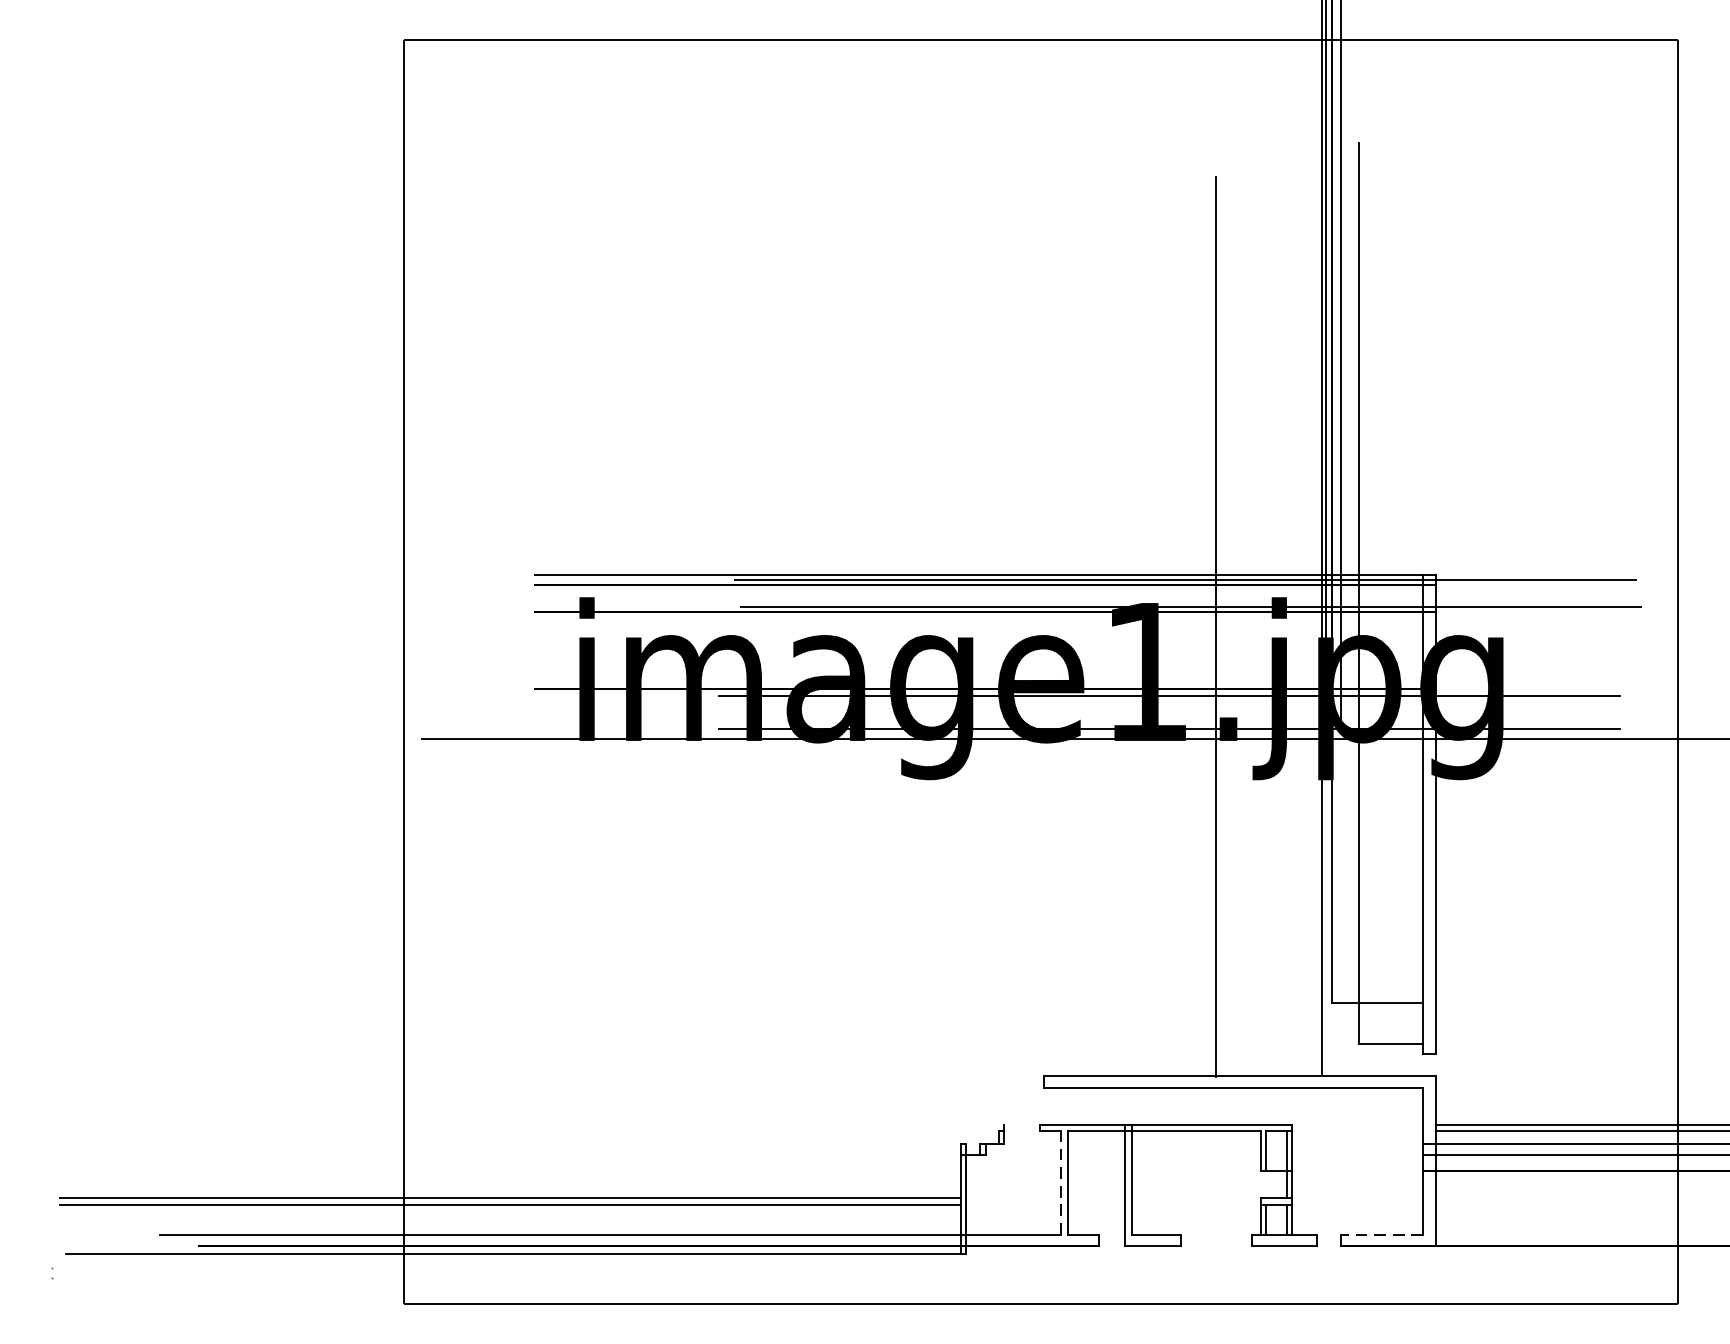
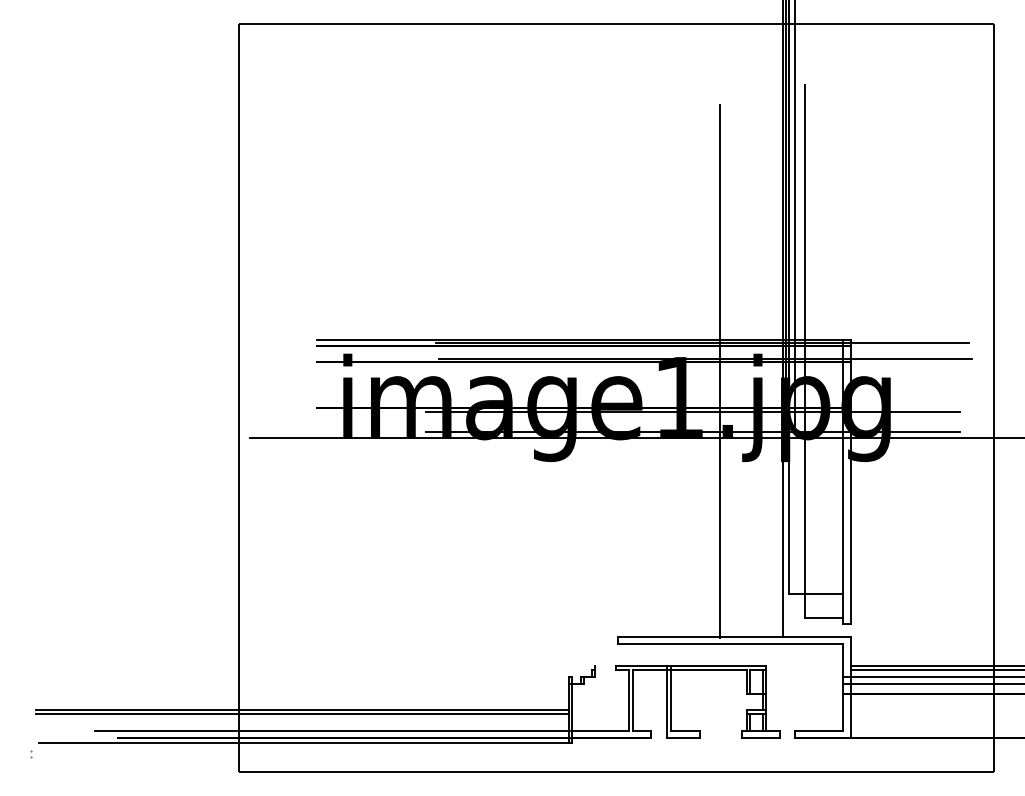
line: (1060, 1182) -> (628, 700), dashed -> solid
line: (1381, 1234) -> (818, 731), dashed -> solid

